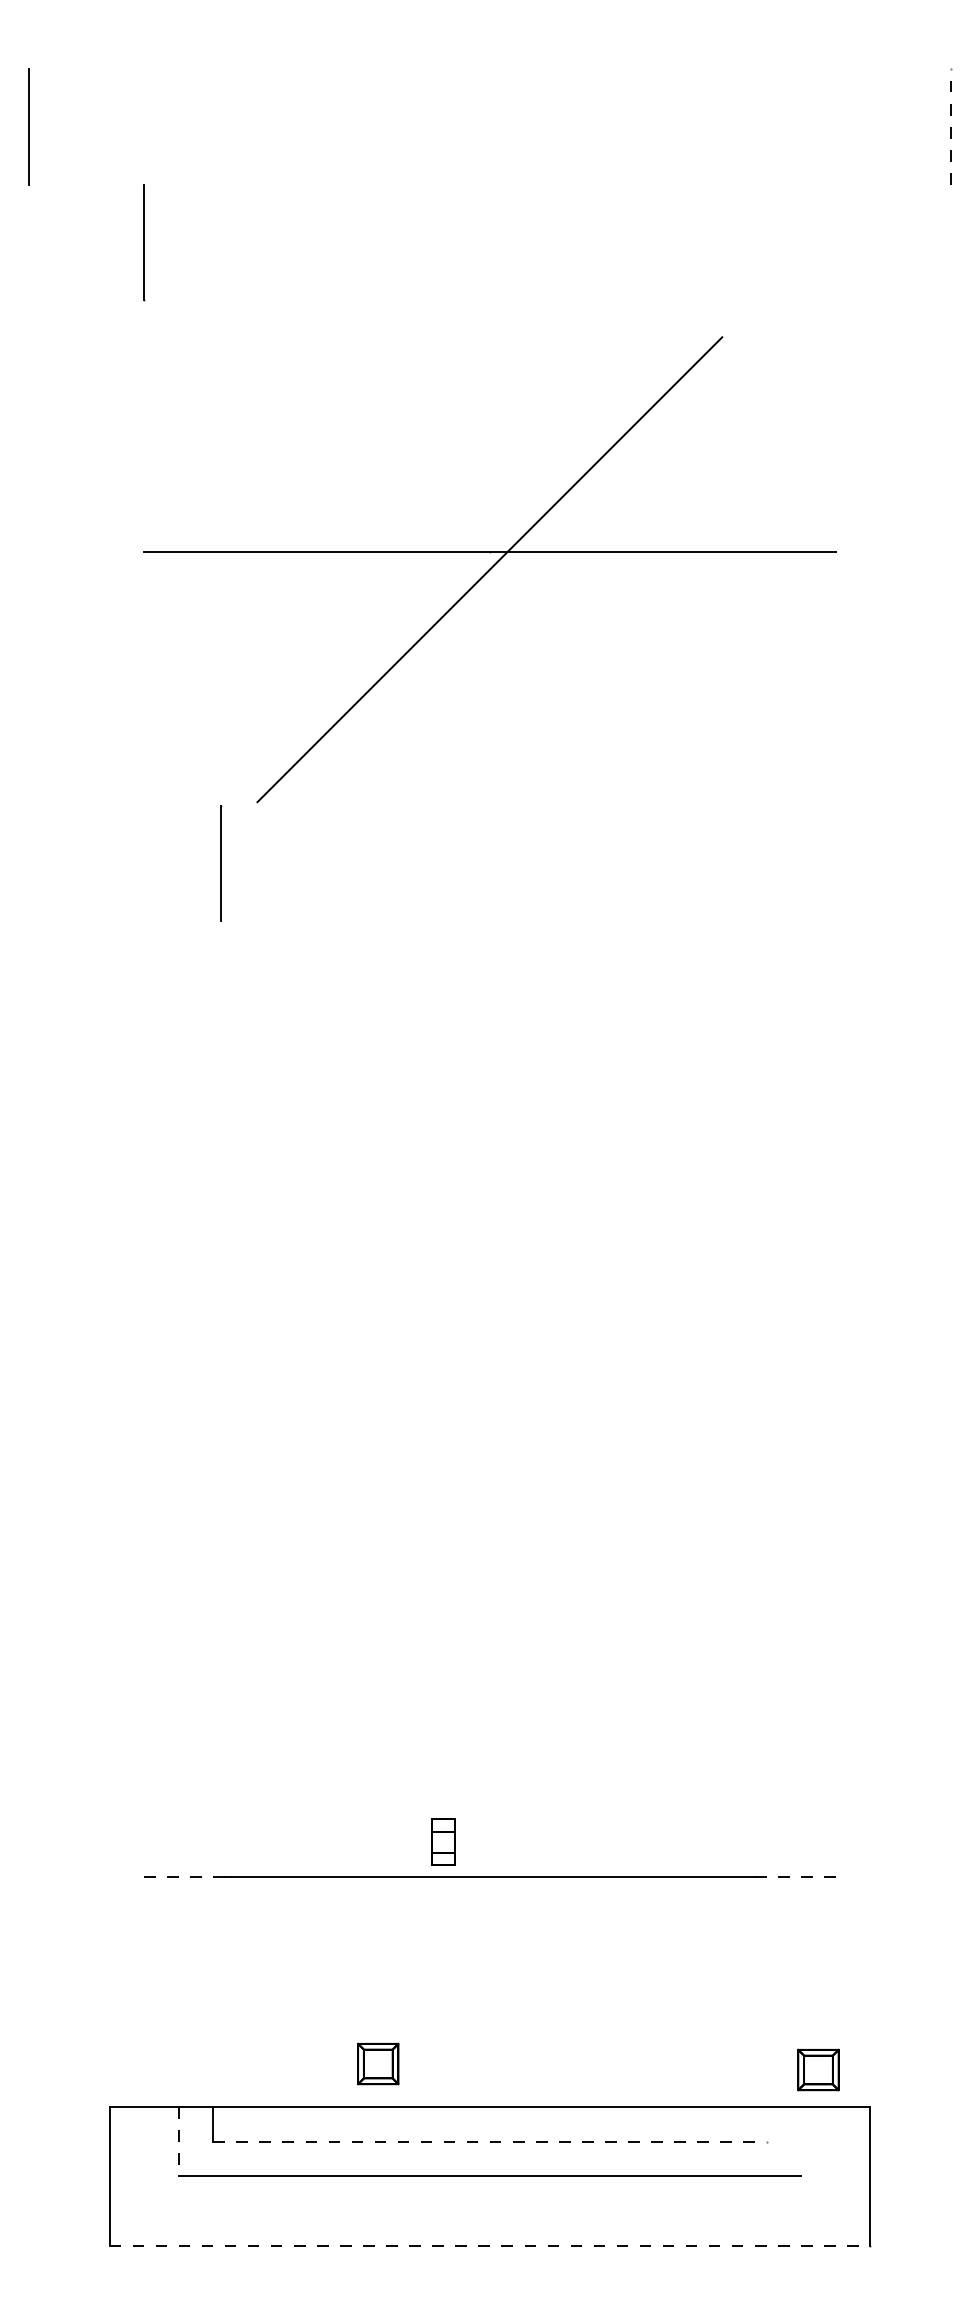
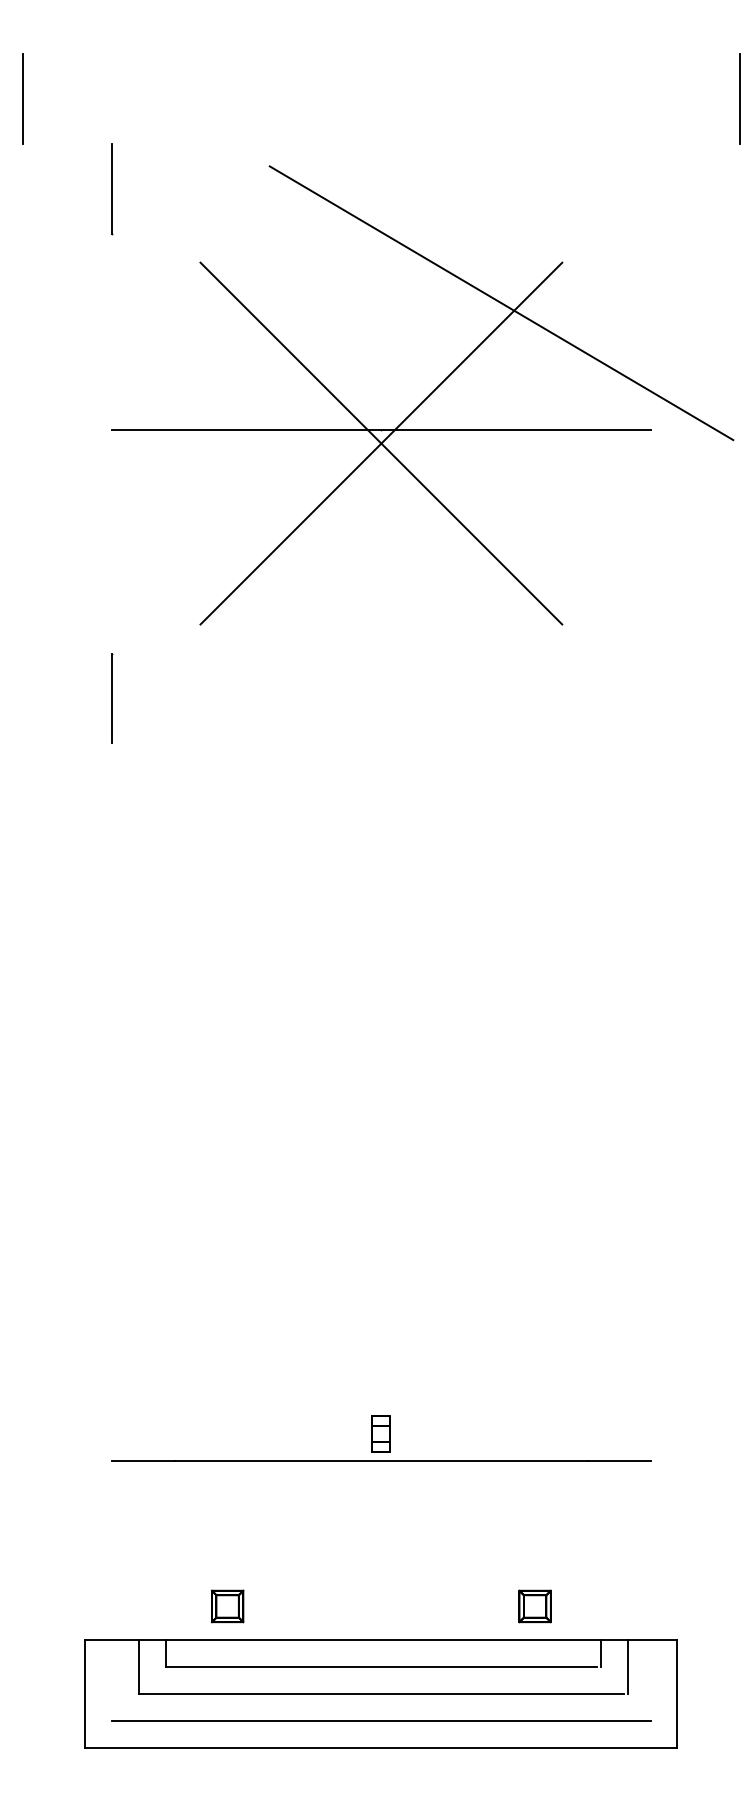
line: (950, 127) -> (739, 99), dashed -> solid
line: (644, 389) -> (501, 303), added
line: (489, 569) -> (381, 443), added
line: (221, 863) -> (112, 698), moved
part: (443, 1841) -> (381, 1433), moved
line: (185, 1876) -> (144, 1460), dashed -> solid
line: (794, 1876) -> (618, 1460), dashed -> solid
part: (378, 2063) -> (227, 1606), moved
part: (818, 2069) -> (535, 1606), moved
line: (772, 2124) -> (601, 1653), added
line: (178, 2141) -> (139, 1666), dashed -> solid
line: (489, 2141) -> (381, 1666), dashed -> solid
line: (806, 2141) -> (627, 1666), added
line: (489, 2210) -> (381, 1720), added
line: (490, 2245) -> (381, 1747), dashed -> solid

